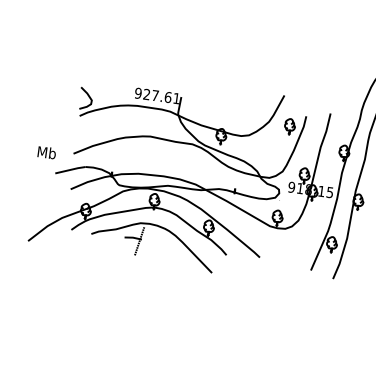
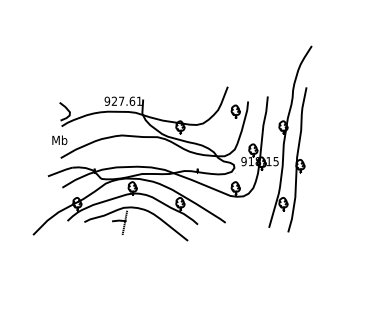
text: (46, 151) -> (59, 139), moved

